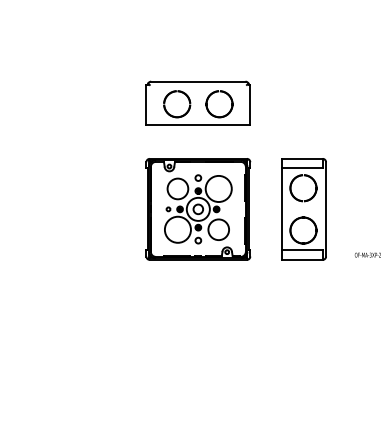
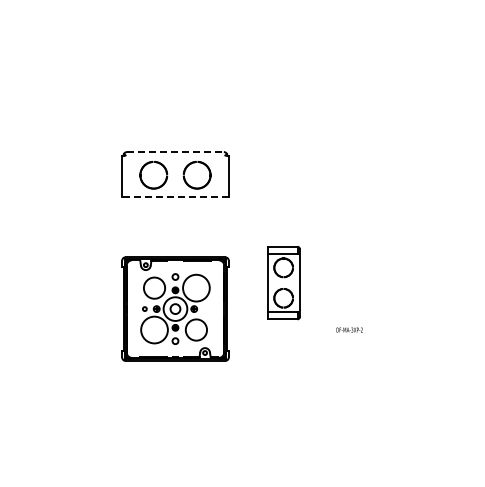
line: (198, 82) -> (175, 152), solid -> dashed
line: (197, 124) -> (174, 196), solid -> dashed
part: (198, 208) -> (175, 308), moved
part: (304, 208) -> (284, 282), size x0.7

